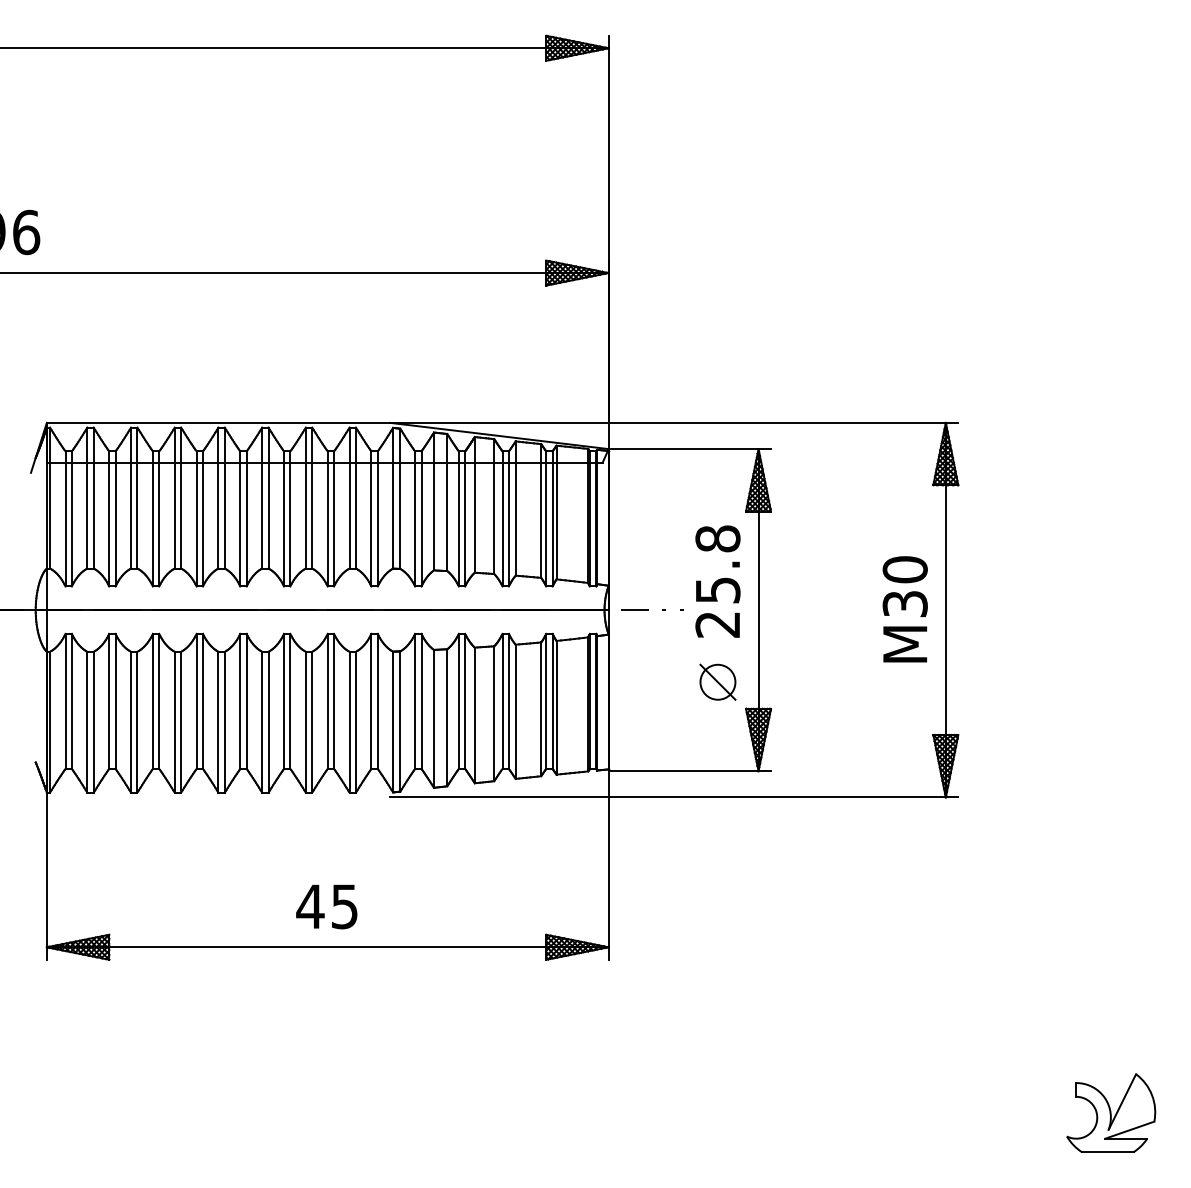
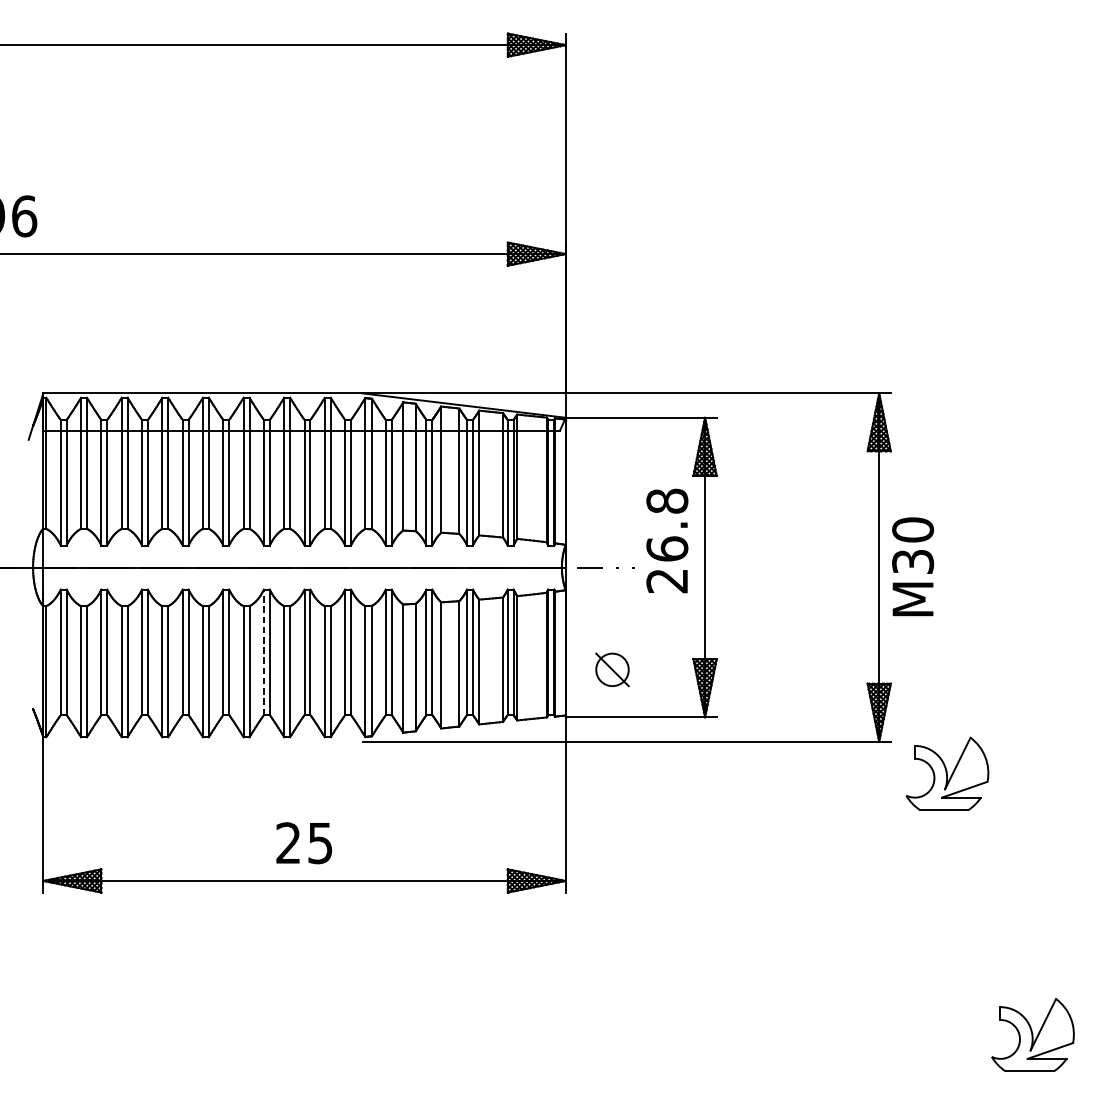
text: (717, 589) -> (666, 548), 25.8 -> 26.8
text: (904, 609) -> (912, 566), moved
part: (717, 681) -> (612, 669), moved
line: (284, 701) -> (264, 652), solid -> dashed
part: (1019, 831) -> (947, 773), added
text: (310, 906) -> (288, 843), 45 -> 25

